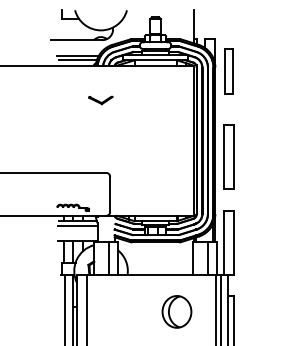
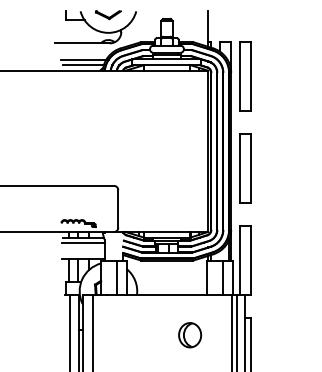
part: (228, 71) -> (245, 76), size x1.43
part: (100, 100) -> (107, 15), moved
part: (177, 312) -> (190, 335), size x0.71

